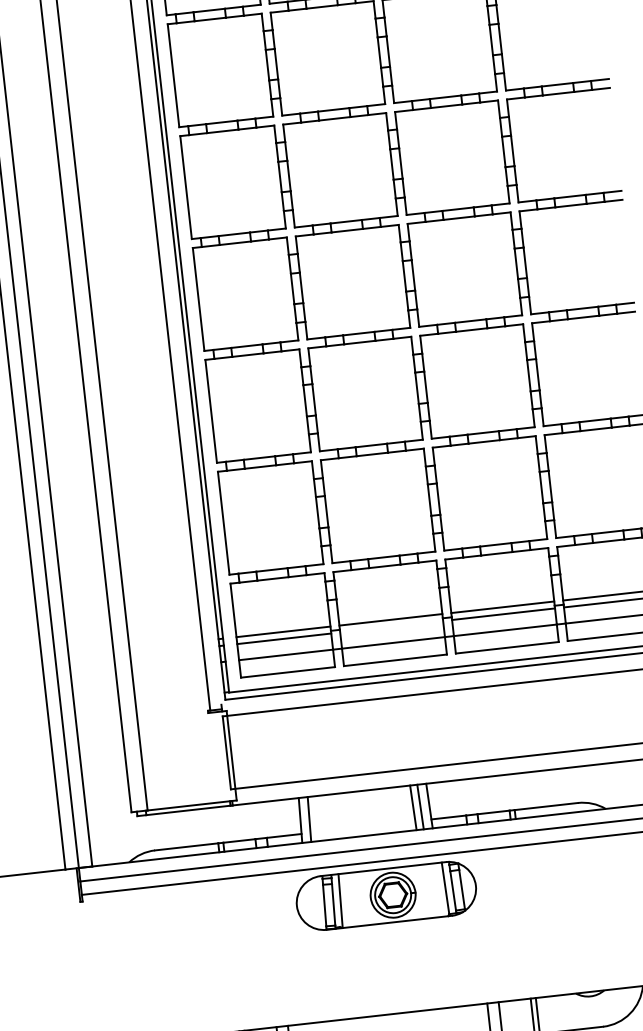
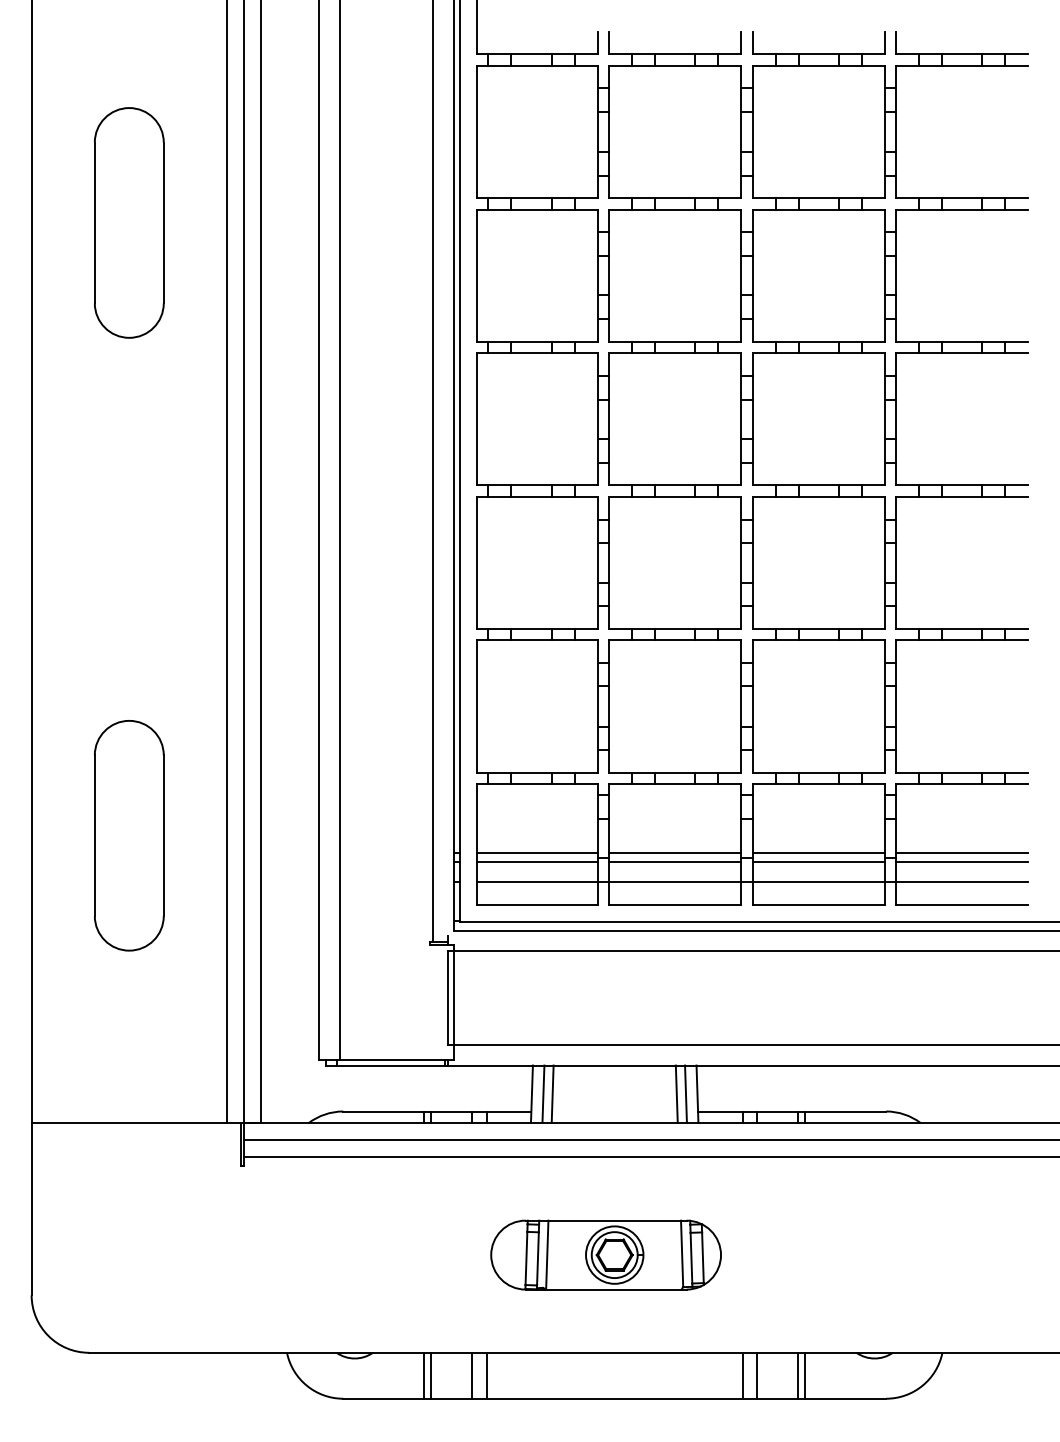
line: (391, 626) -> (674, 861), added
line: (316, 818) -> (552, 1093), added
part: (385, 895) -> (605, 1254), moved

